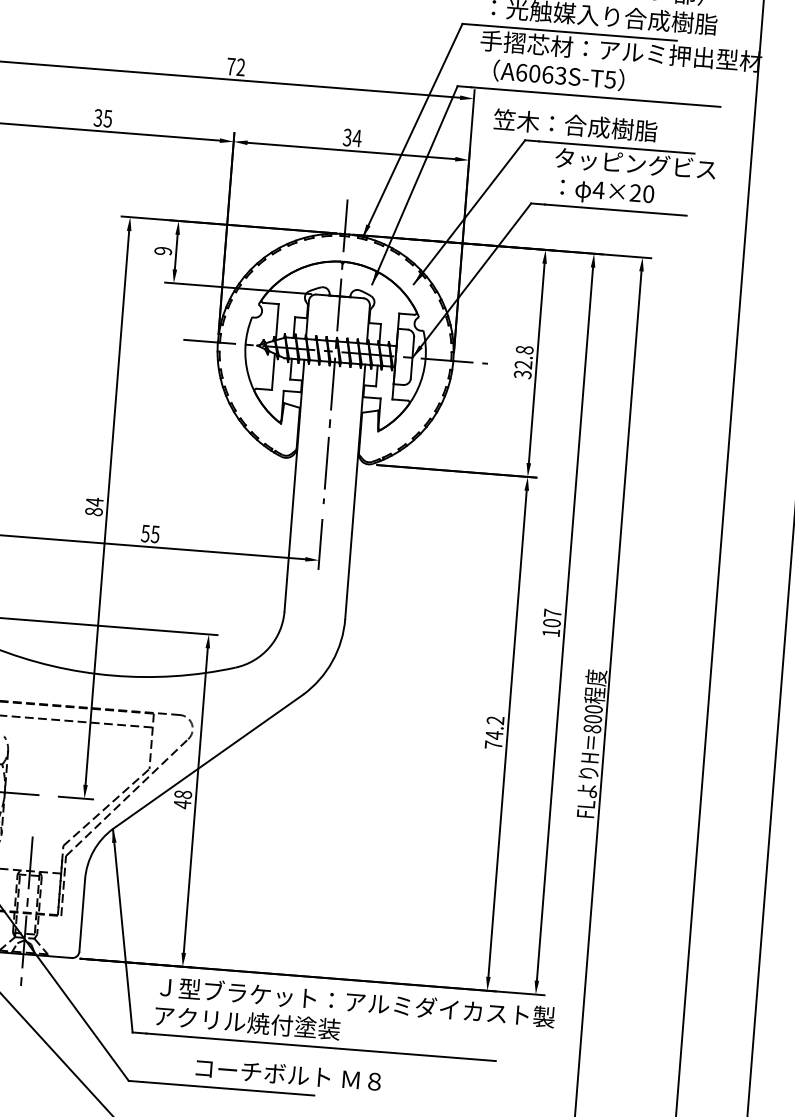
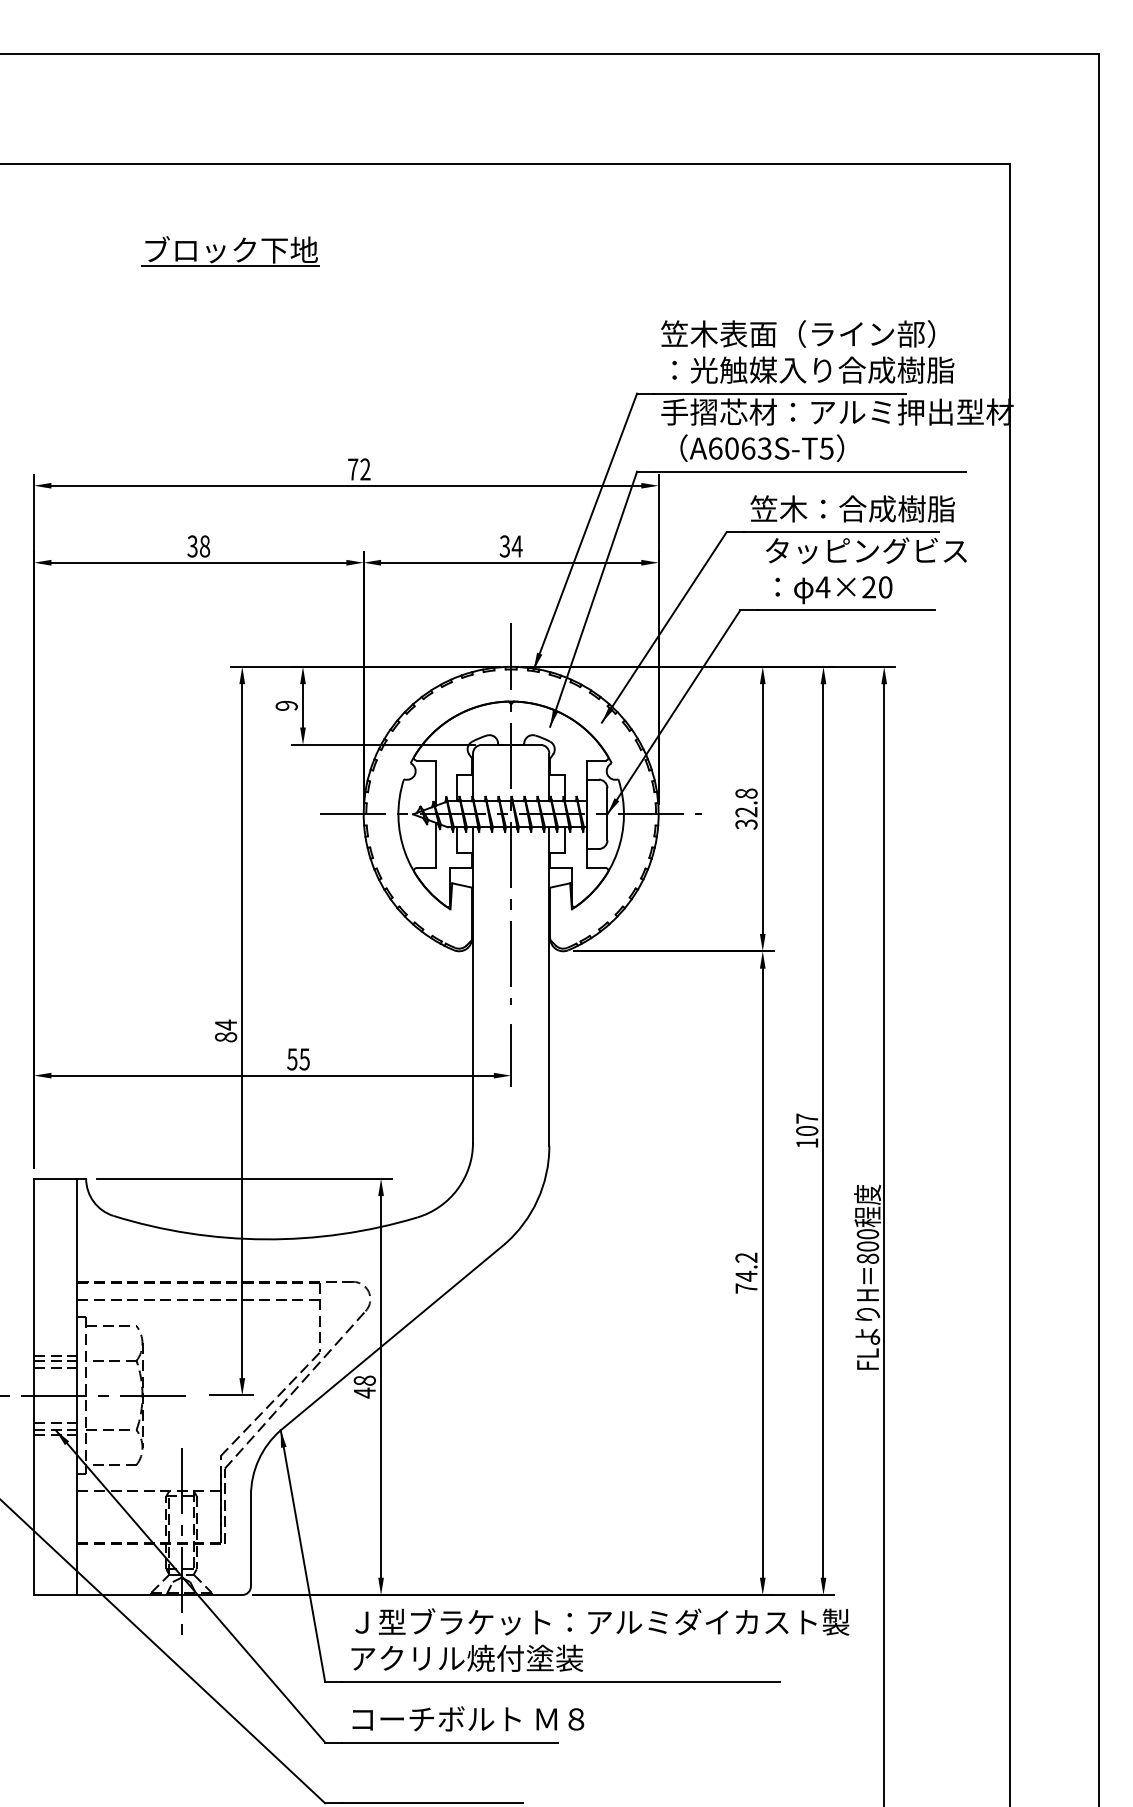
text: (107, 118) -> (204, 546), 35 -> 38
text: (575, 125) -> (852, 508), moved
text: (288, 1074) -> (468, 1718), moved

